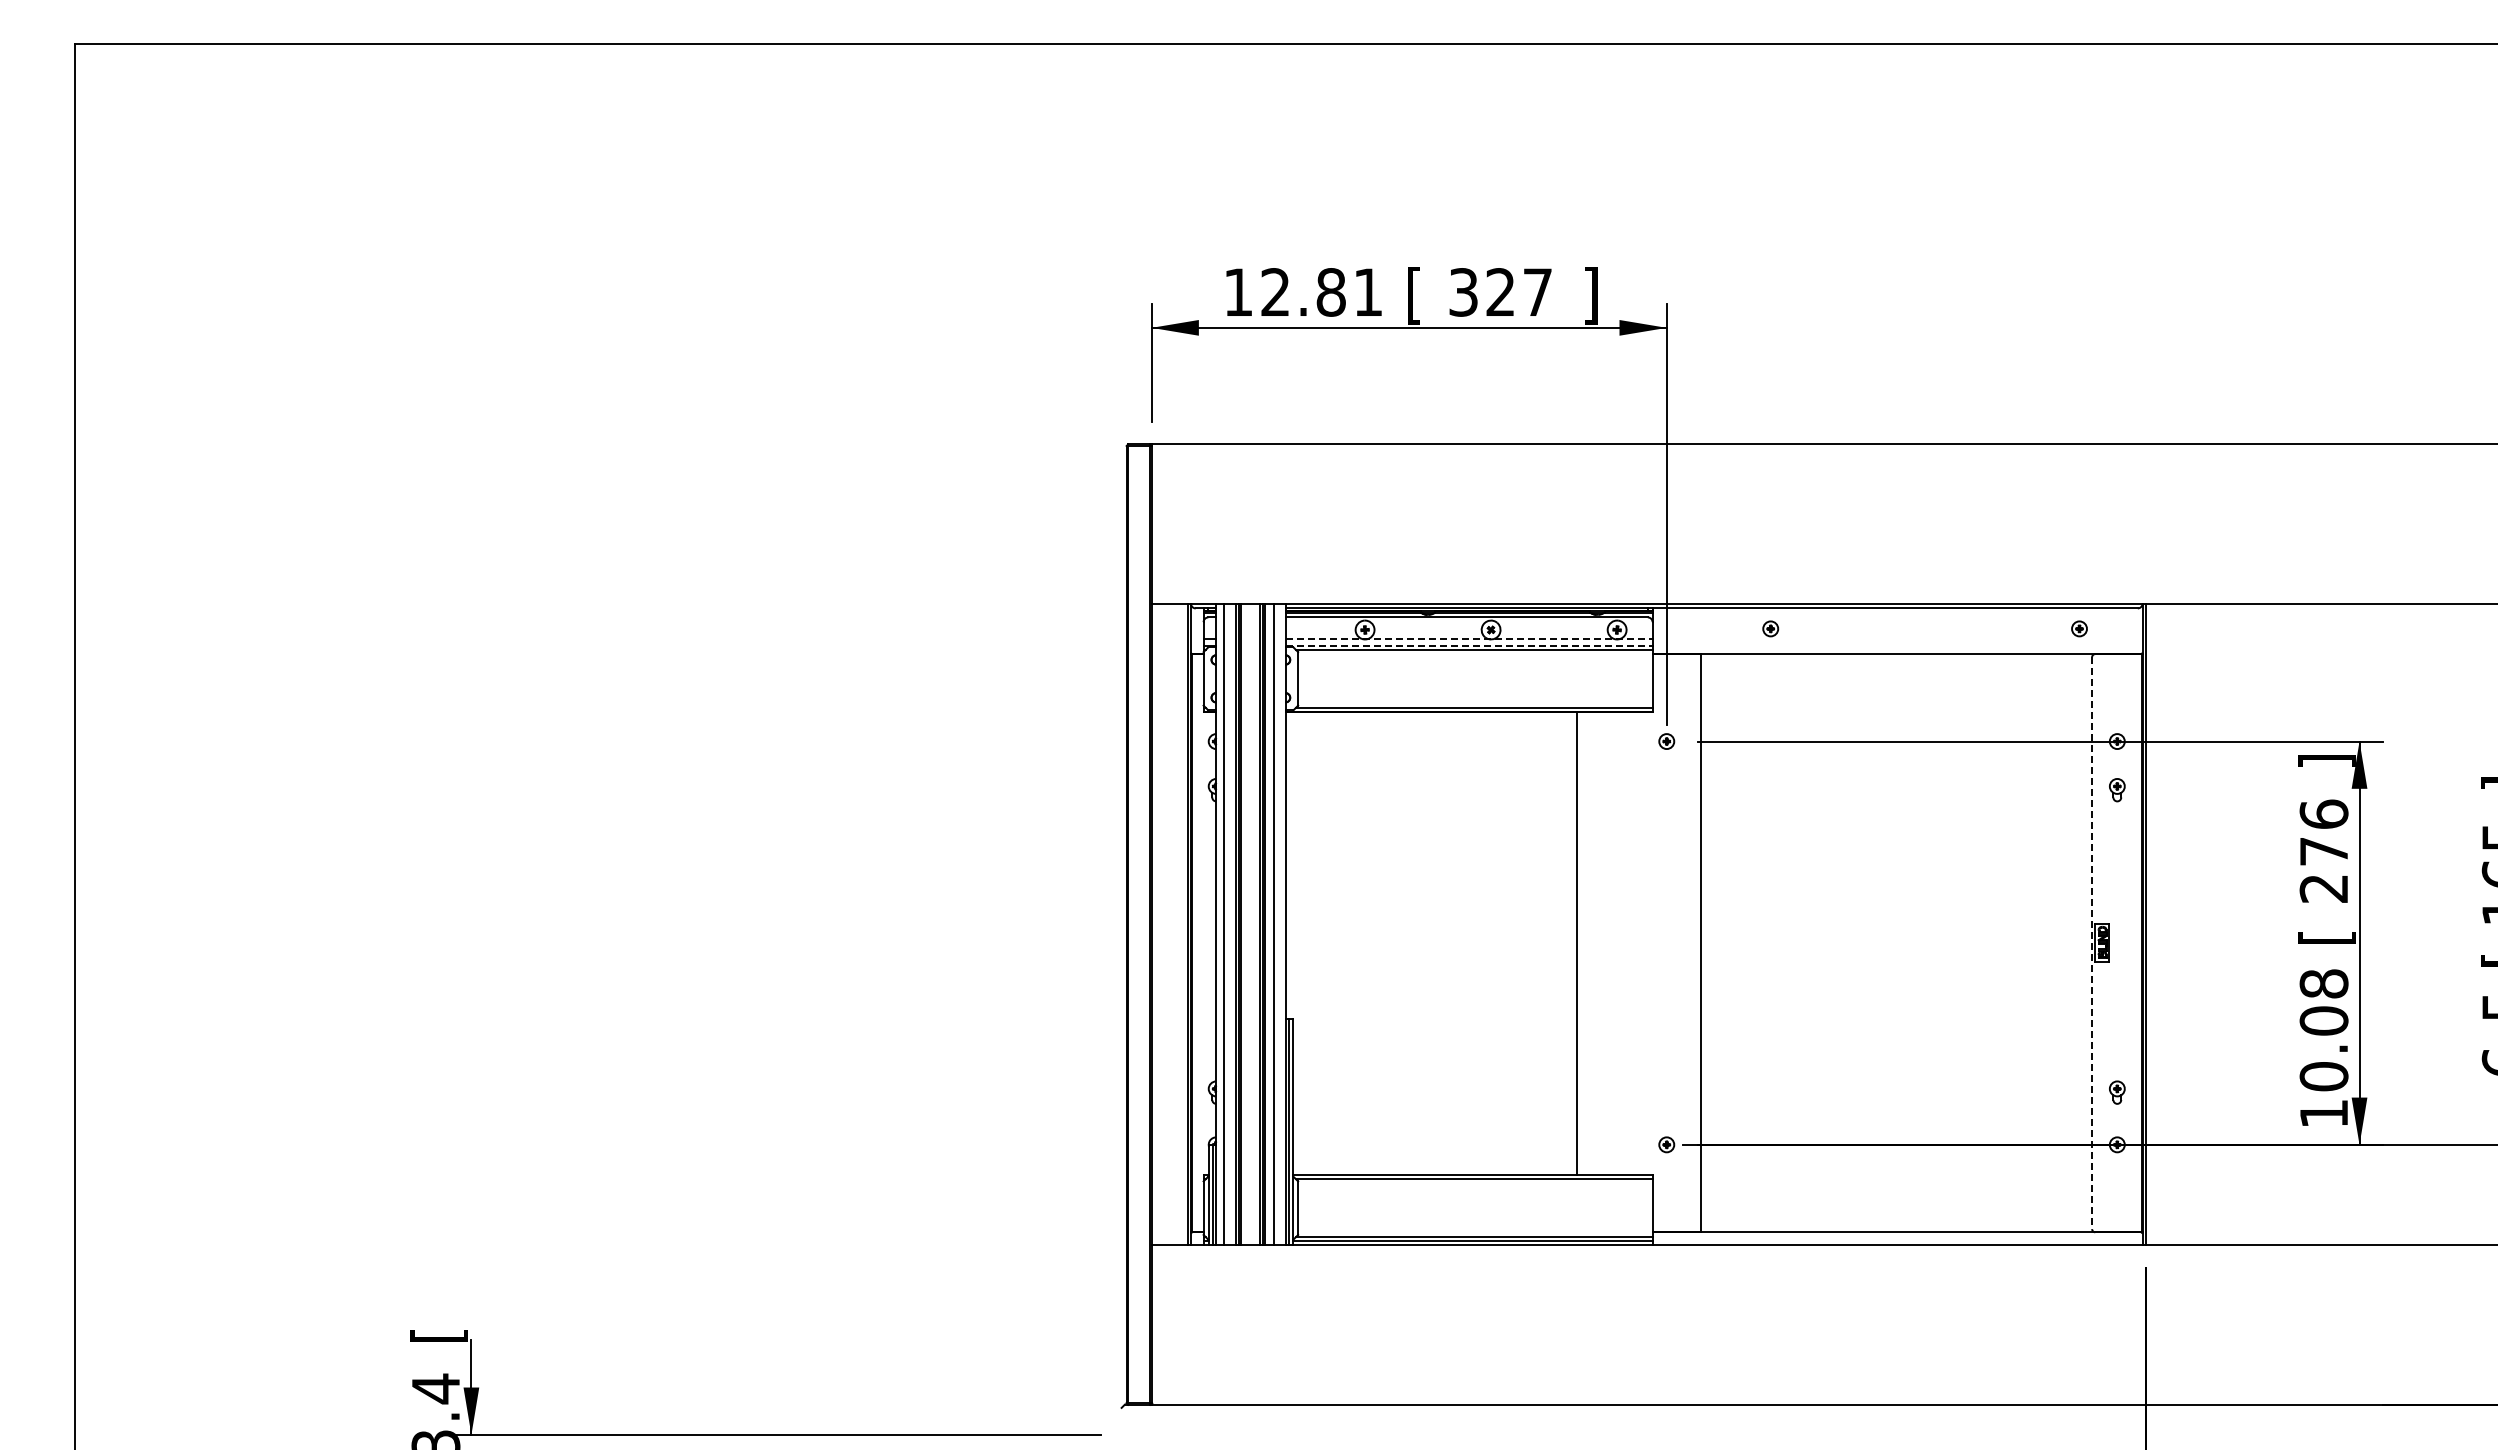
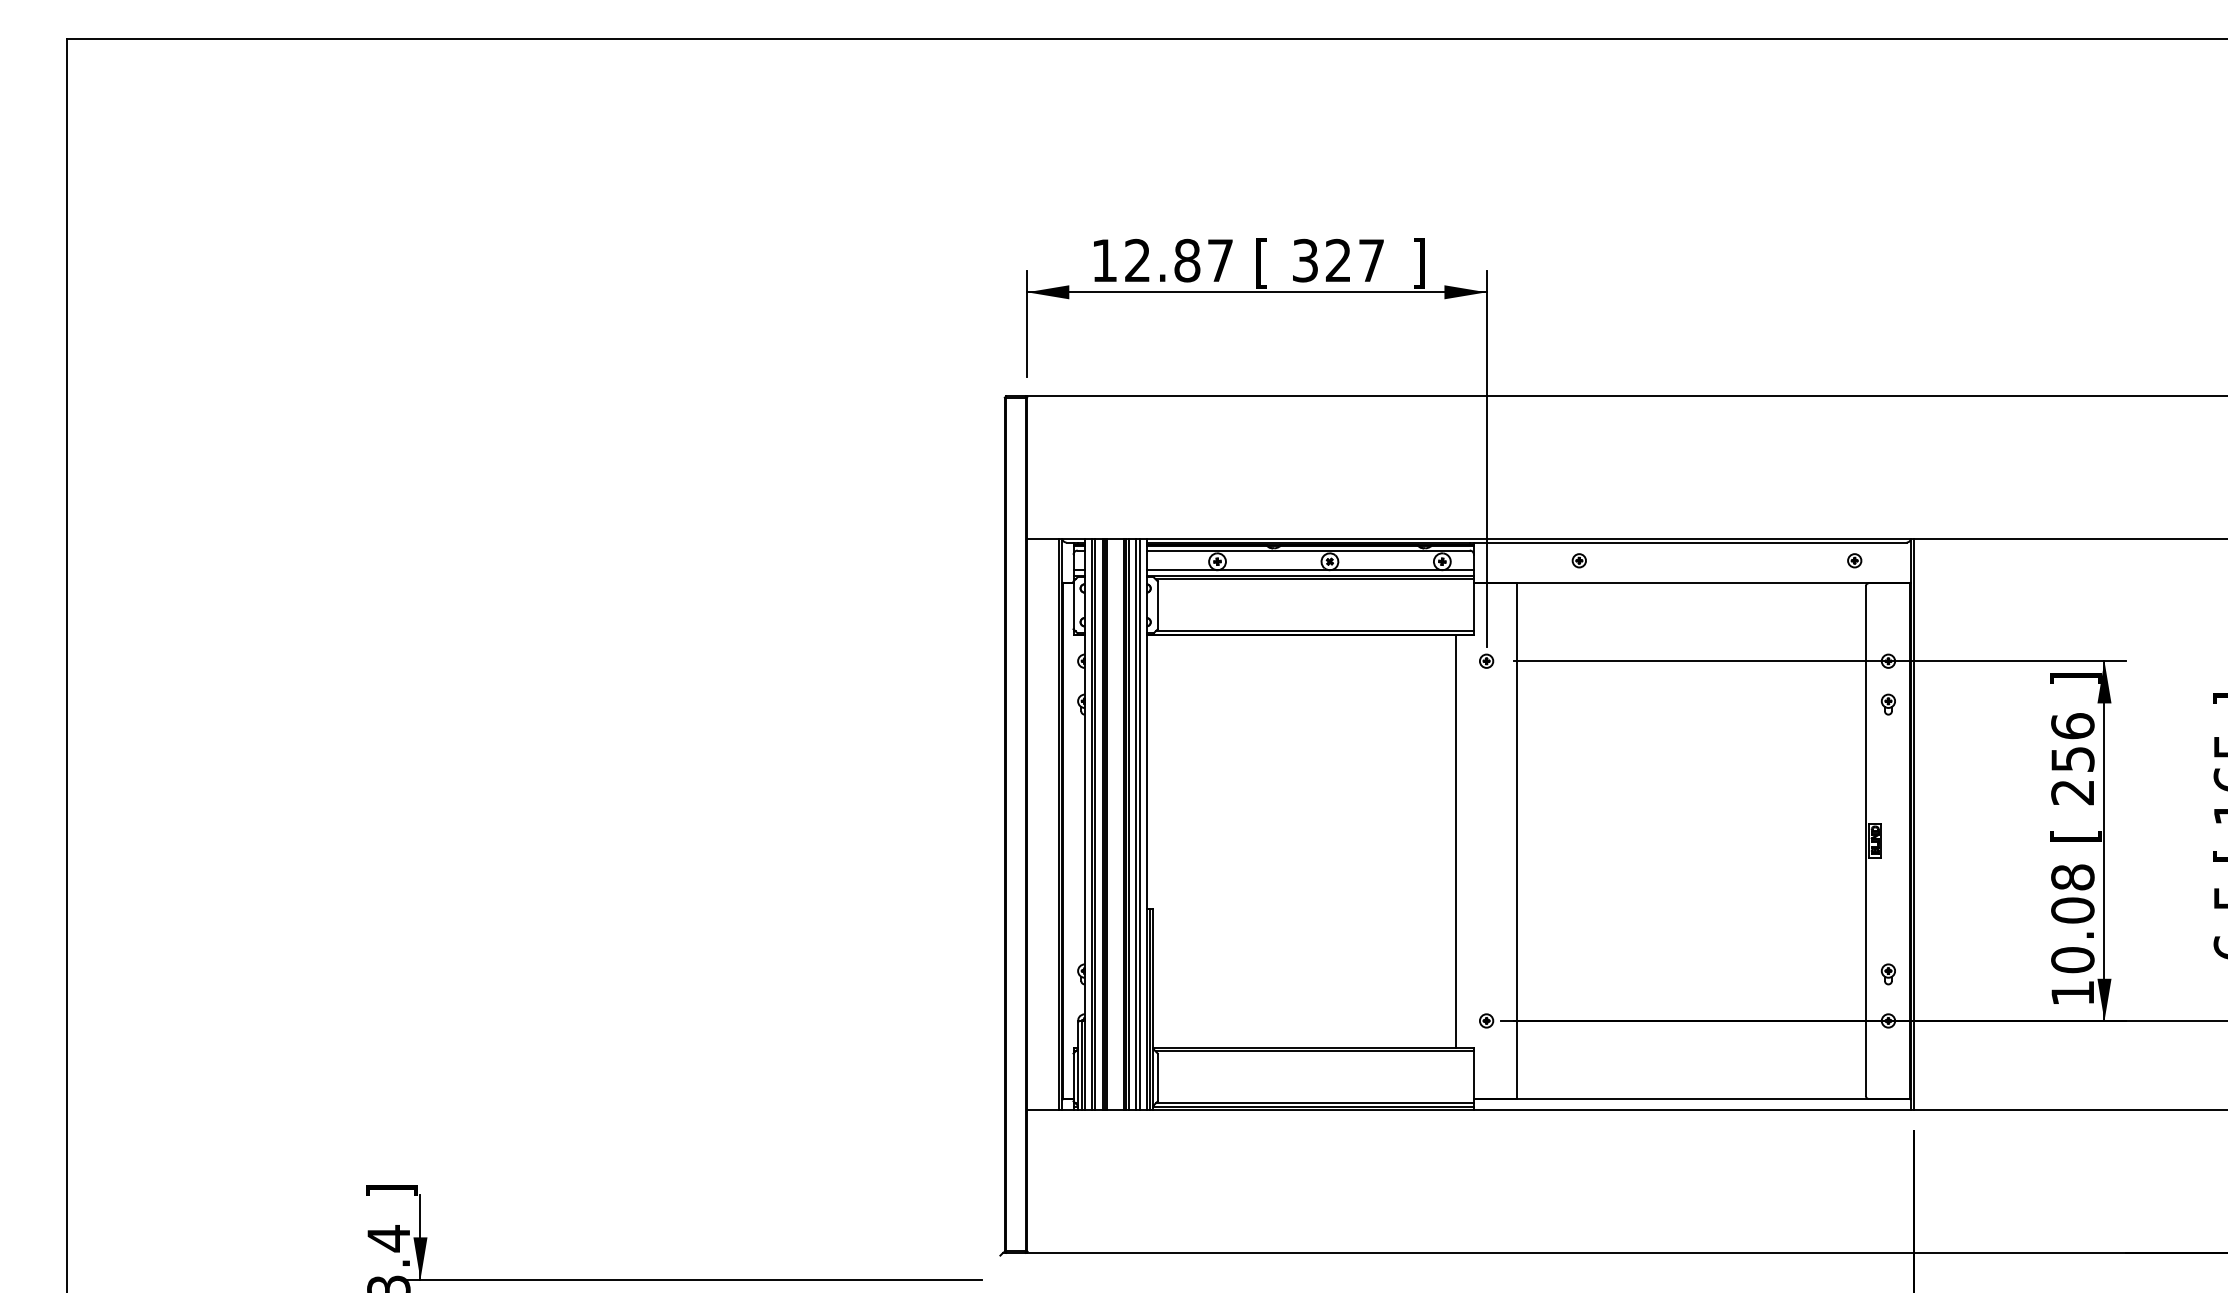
text: (1367, 291) -> (1219, 259), 12.81 -> 12.87
line: (1469, 639) -> (1310, 570), dashed -> solid
line: (1469, 645) -> (1310, 575), dashed -> solid
text: (2324, 851) -> (2073, 759), 276 -> 256
line: (1227, 924) -> (1094, 824), added
line: (1277, 924) -> (1139, 824), added
line: (1576, 943) -> (1456, 841), moved
line: (2092, 943) -> (1866, 841), dashed -> solid
text: (438, 1335) -> (391, 1191), [ -> ]

